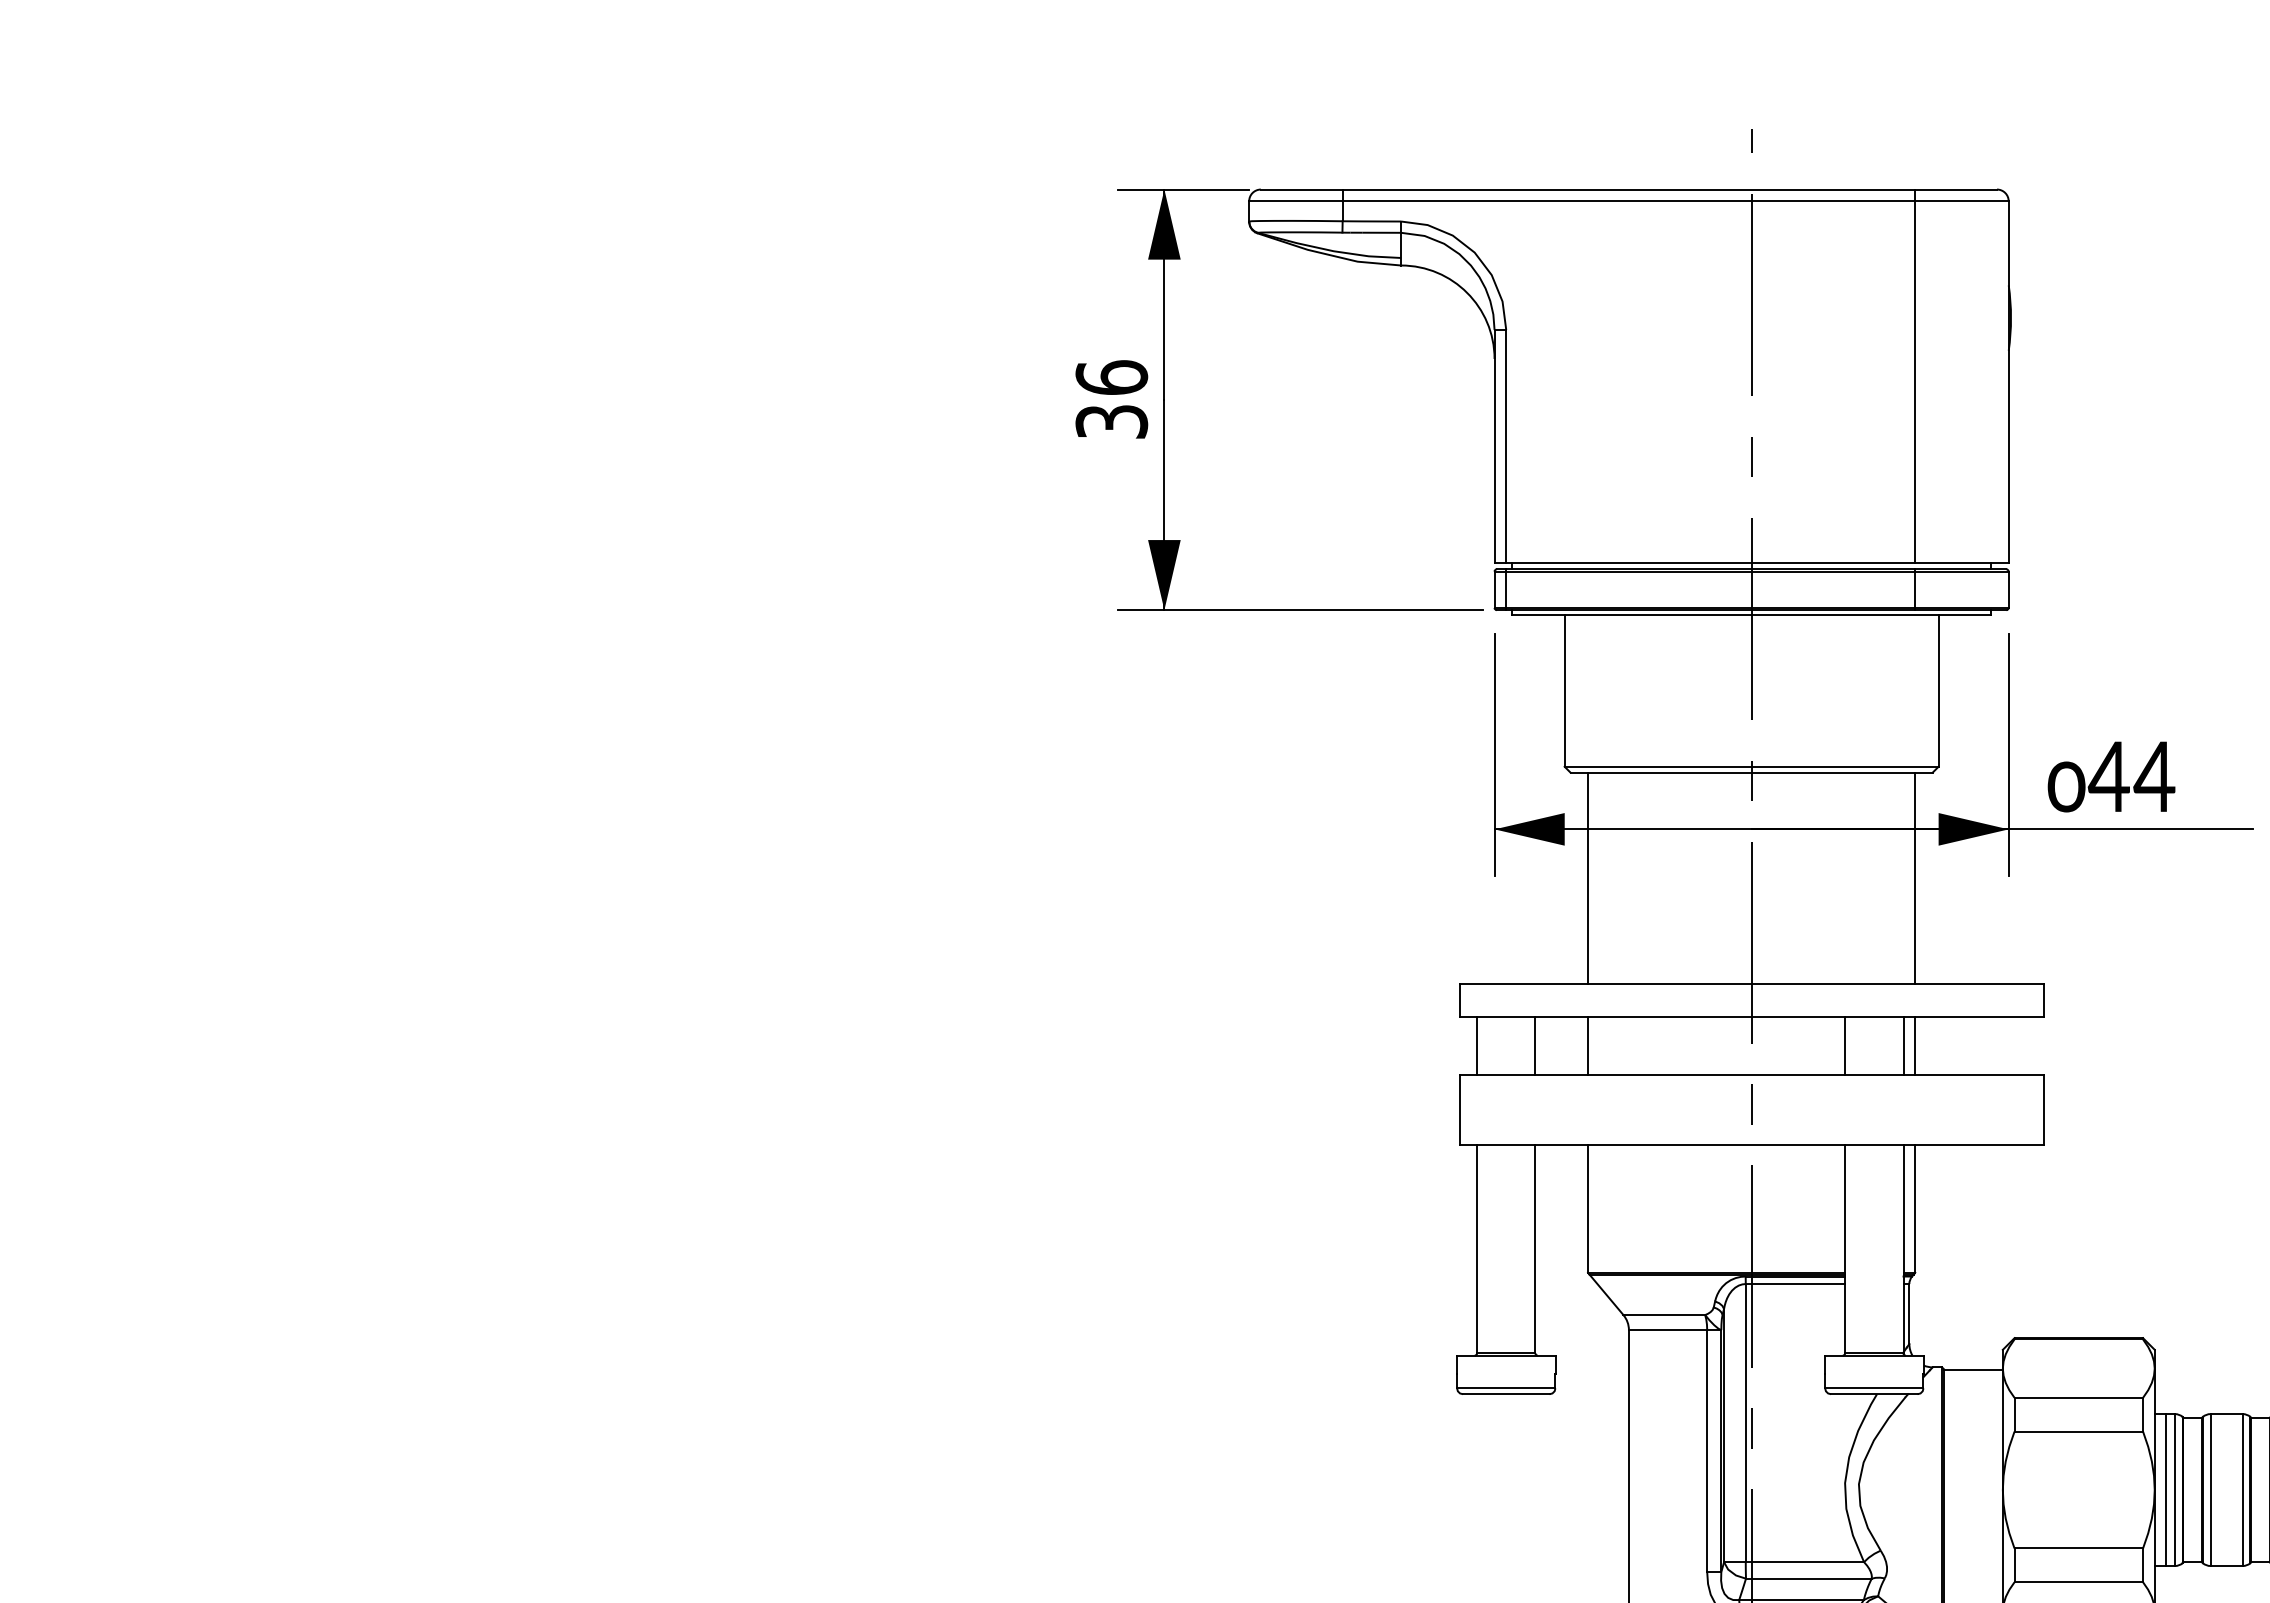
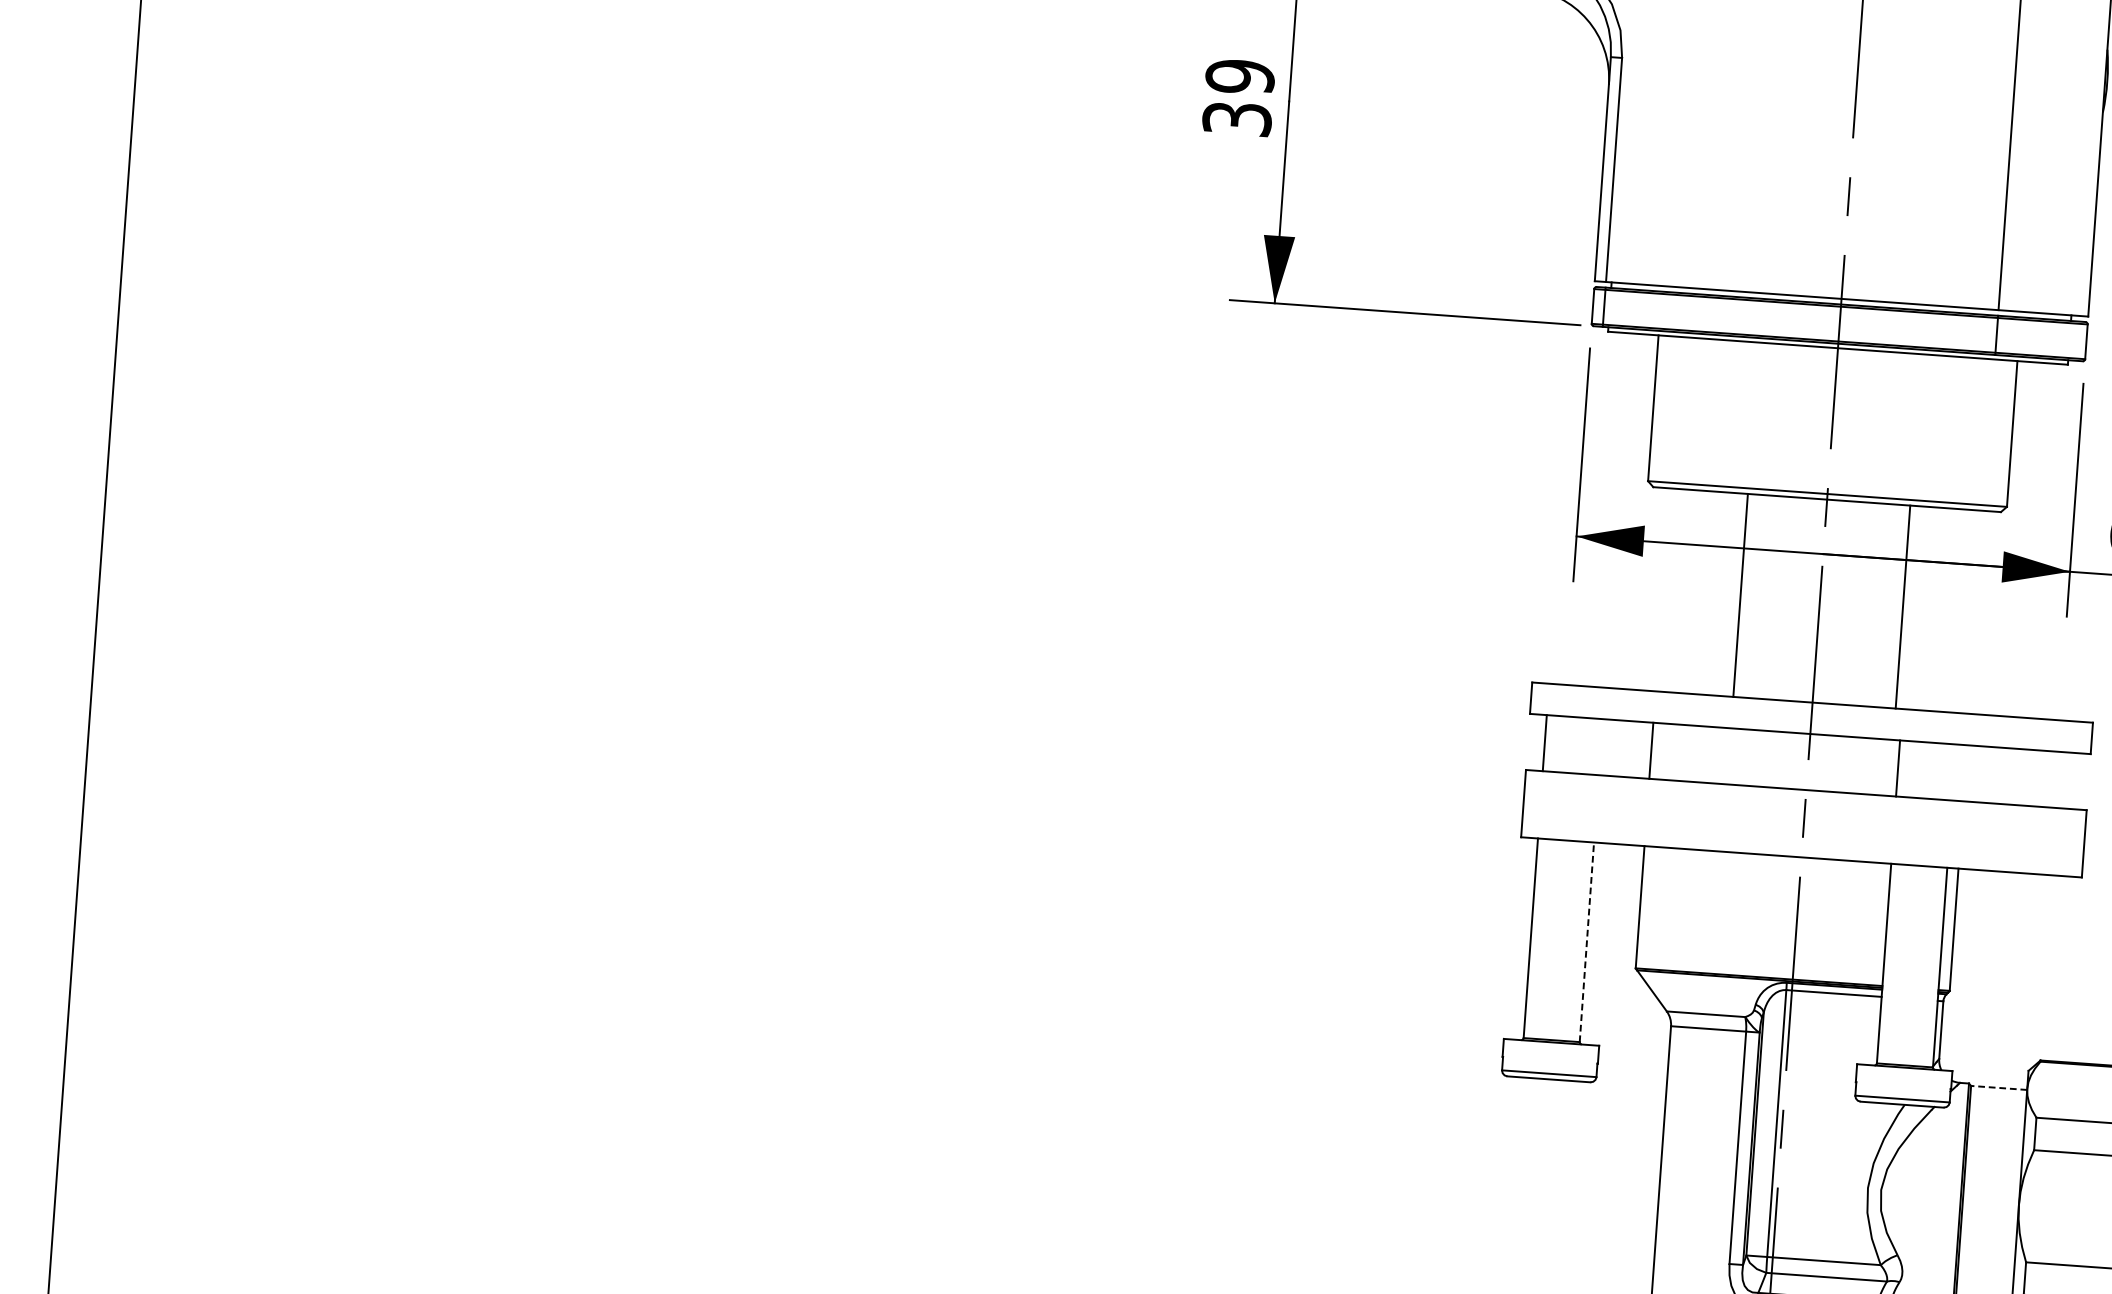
text: (1111, 377) -> (1239, 76), 36 -> 39
line: (1588, 878) -> (1741, 595), moved
line: (1915, 878) -> (1903, 607), moved
line: (1535, 1045) -> (1600, 746), removed
line: (1903, 1045) -> (1954, 771), removed
line: (1915, 1045) -> (1965, 772), removed
line: (1535, 1249) -> (1586, 942), solid -> dashed
line: (1973, 1369) -> (1999, 1087), solid -> dashed

